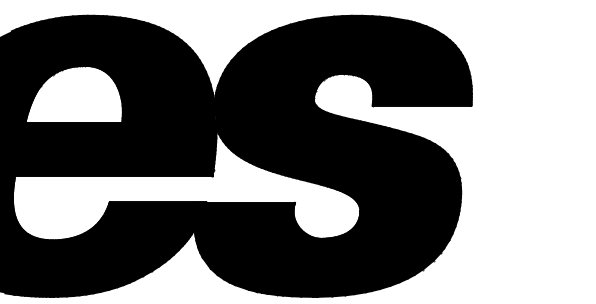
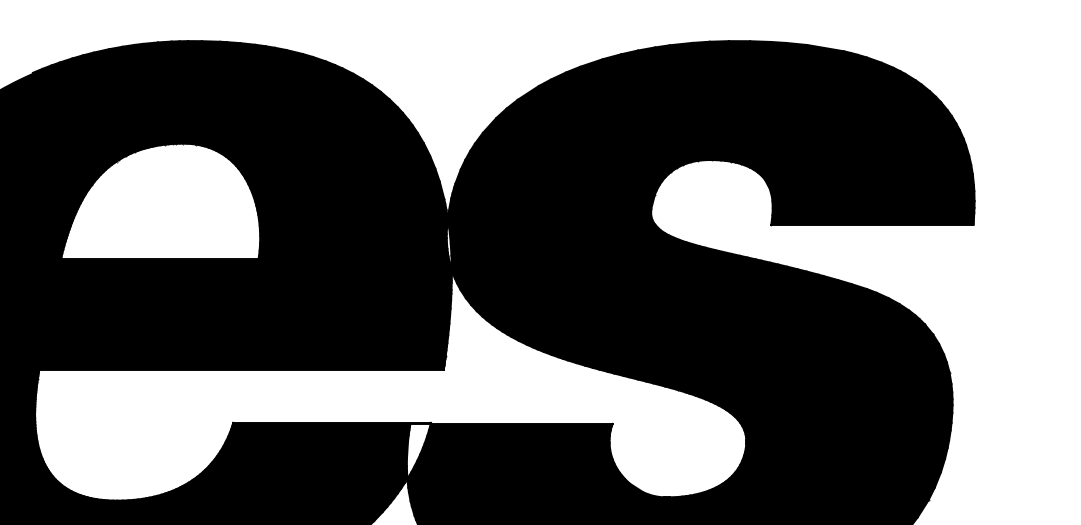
fill: (200, 215) -> (419, 449), removed

